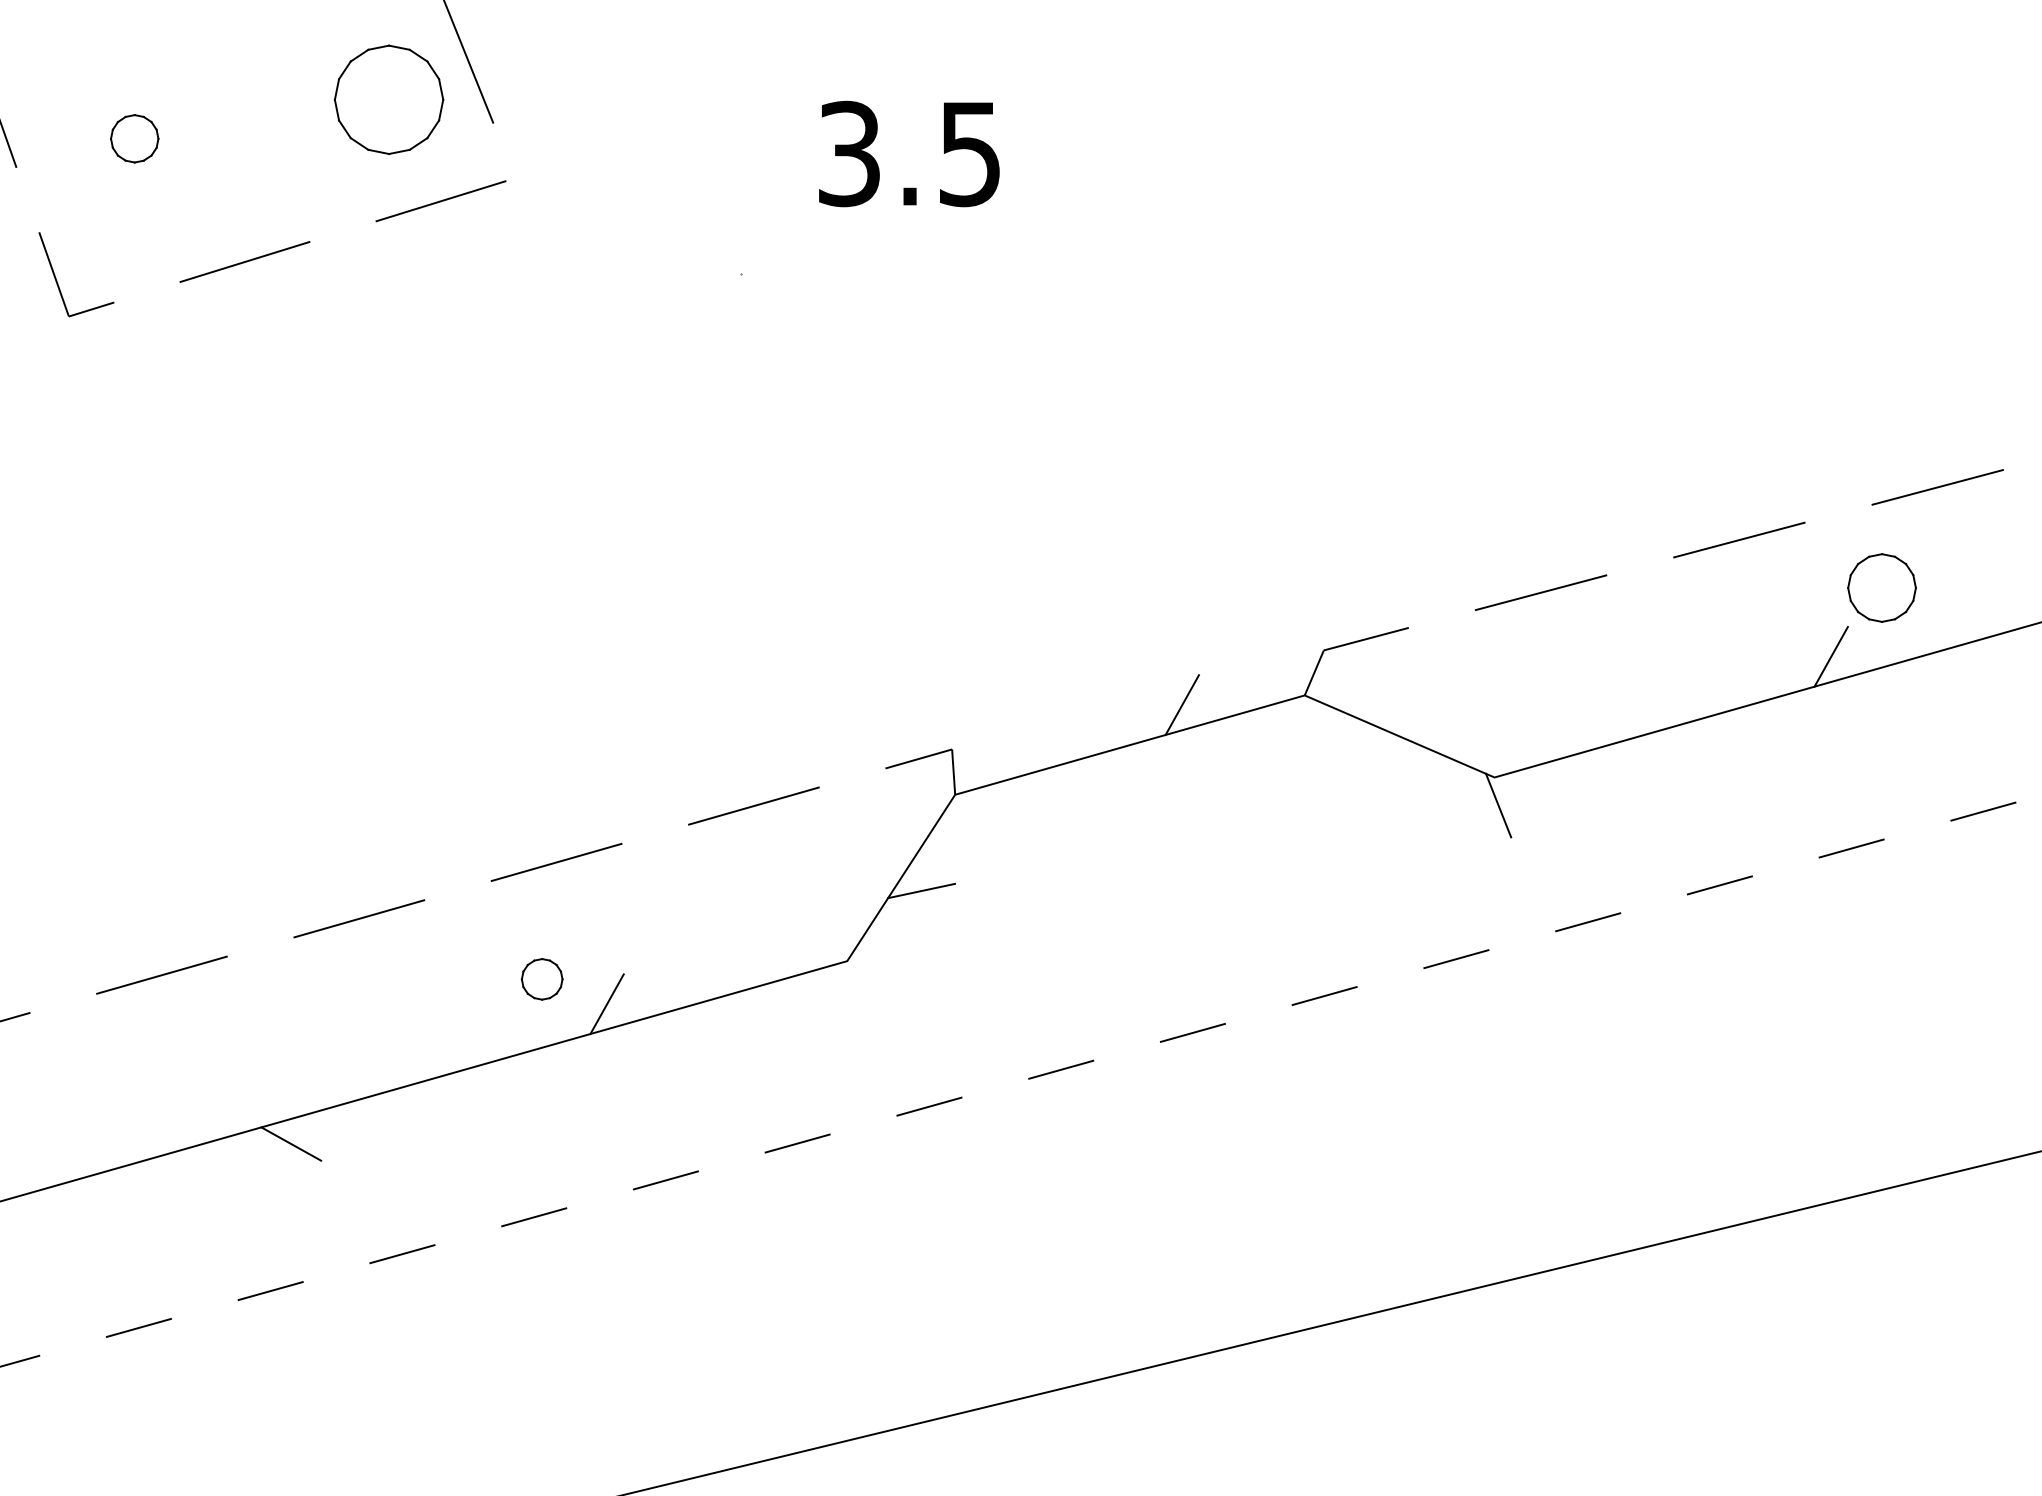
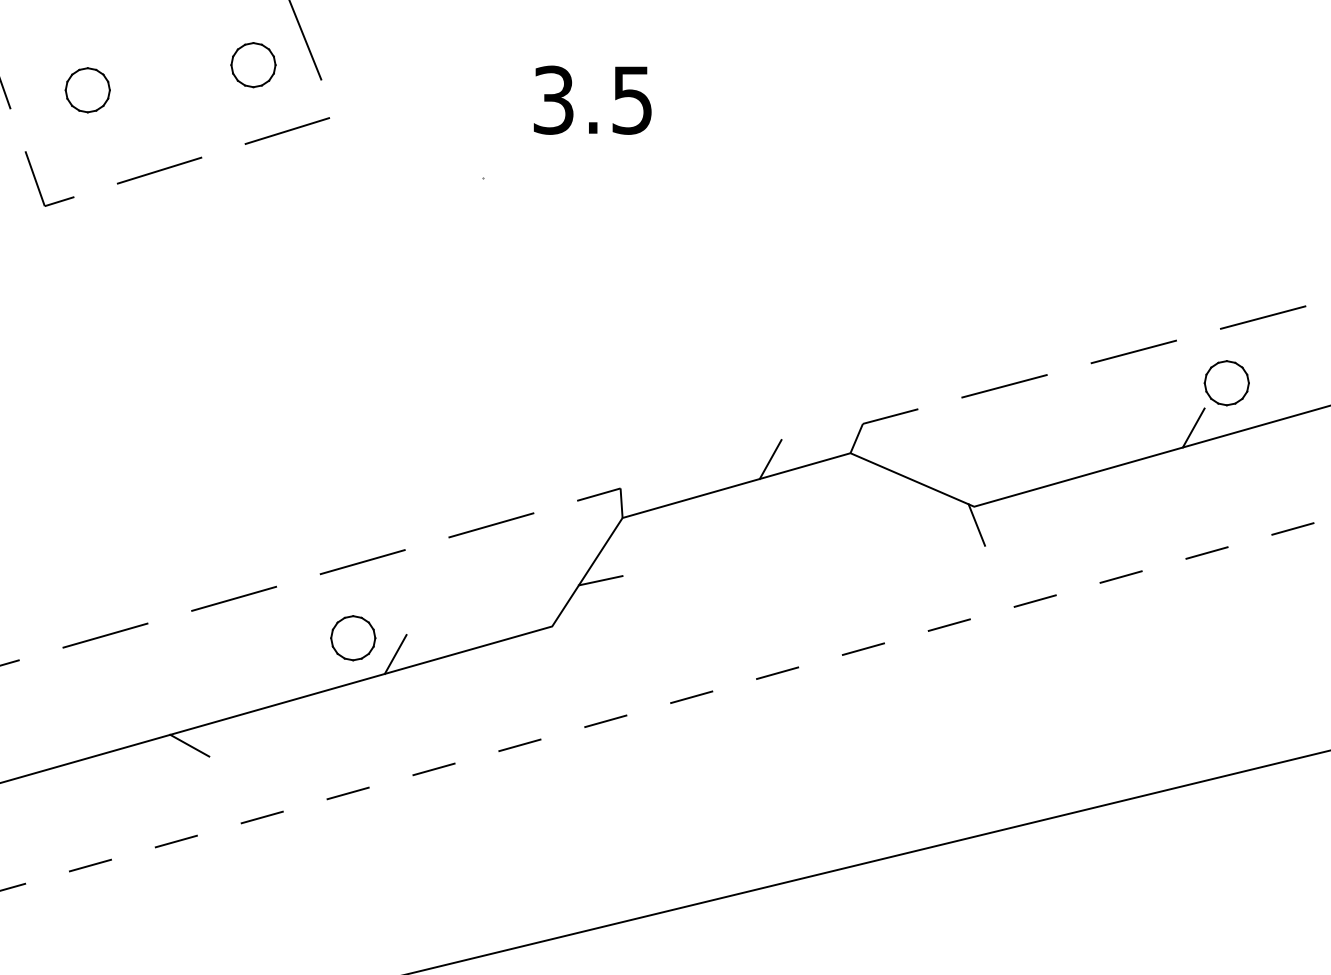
part: (389, 100) -> (253, 65), size x0.62
part: (134, 139) -> (87, 90), size x1.43
part: (542, 979) -> (353, 638), size x1.67

